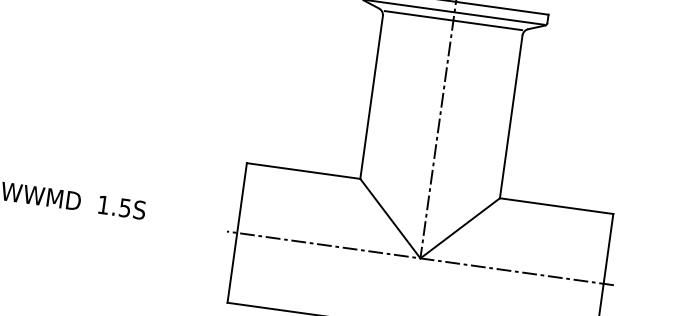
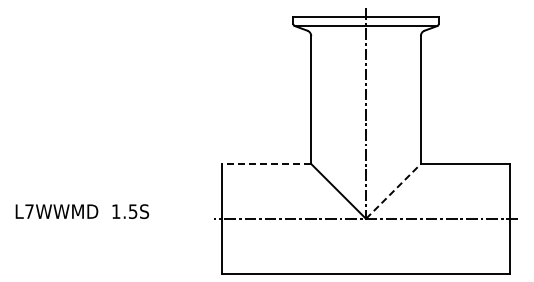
line: (452, 21) -> (365, 32), removed
line: (303, 171) -> (266, 164), solid -> dashed
line: (460, 228) -> (393, 191), solid -> dashed

